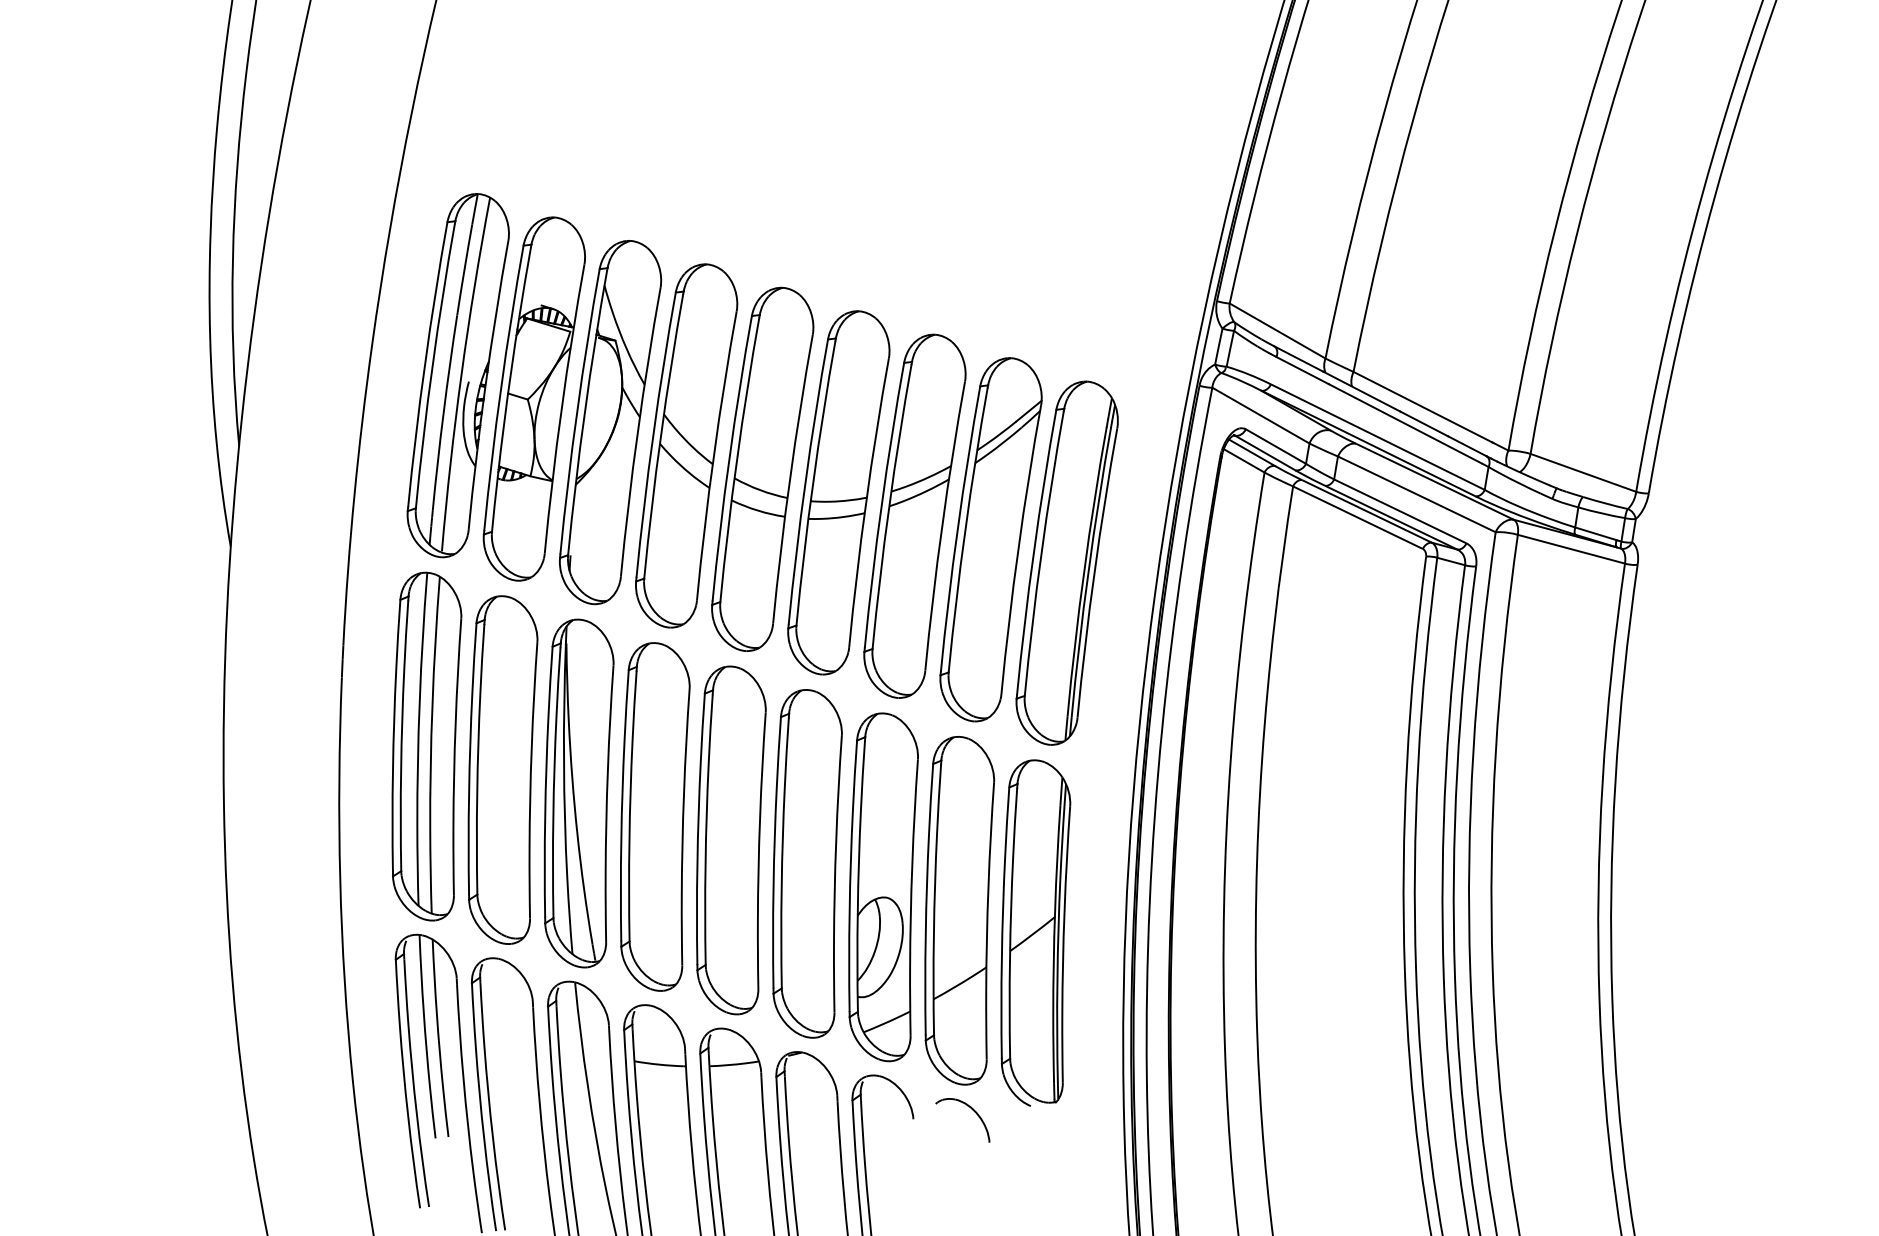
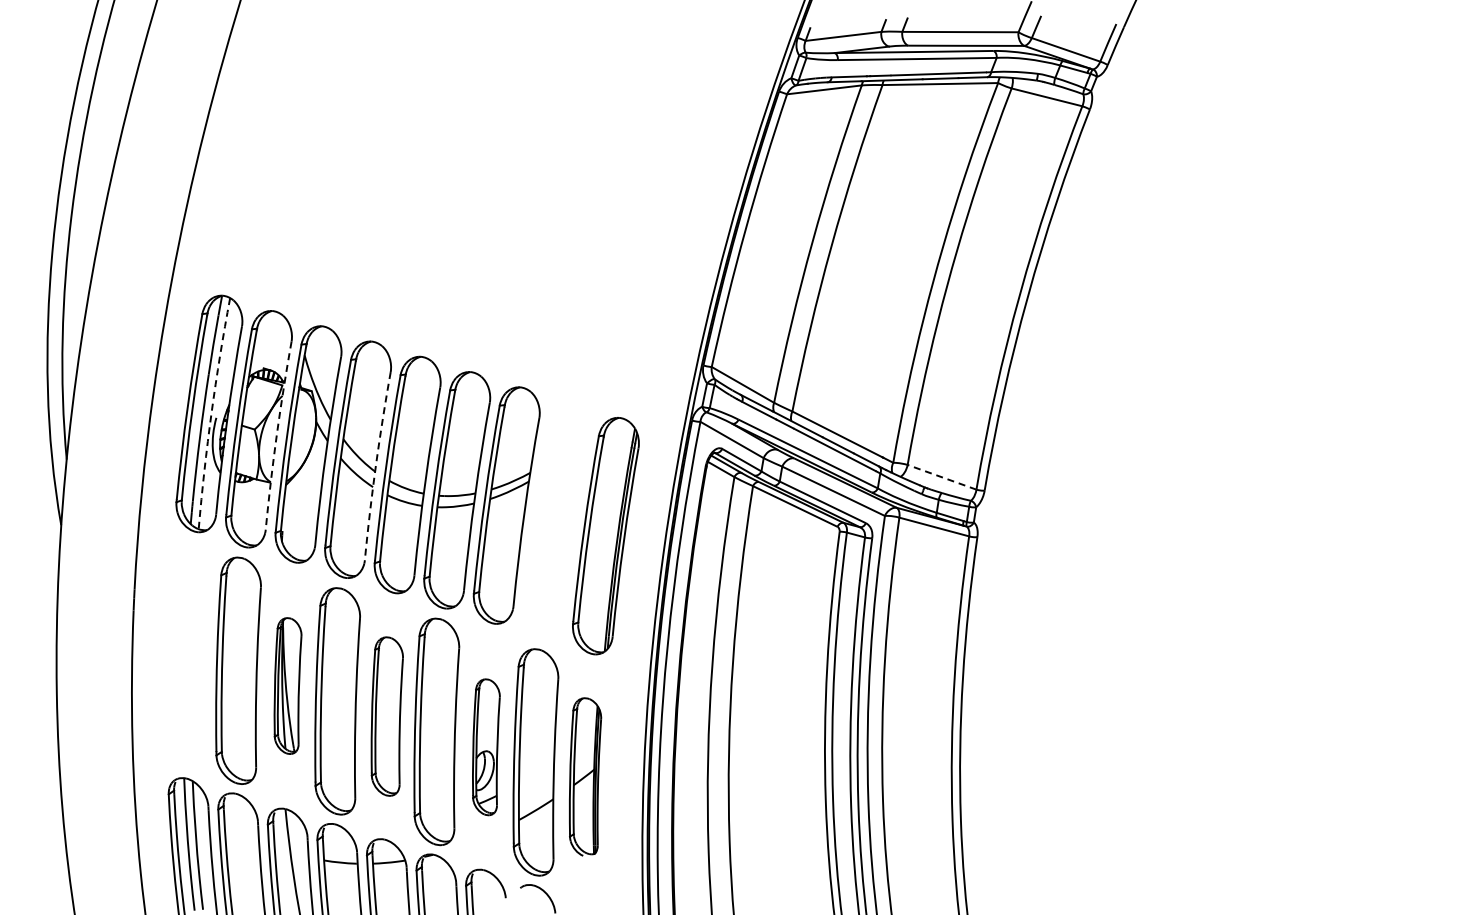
arc: (461, 373) -> (211, 412), solid -> dashed
arc: (561, 408) -> (276, 435), solid -> dashed
arc: (713, 454) -> (375, 465), solid -> dashed
line: (1584, 473) -> (942, 477), solid -> dashed
part: (991, 539) -> (556, 520), removed
part: (426, 746) -> (188, 655), removed
part: (578, 792) -> (287, 685), size x0.6
part: (731, 840) -> (387, 716), size x0.7
part: (883, 887) -> (486, 747), size x0.6
part: (1035, 932) -> (585, 776), size x0.7

